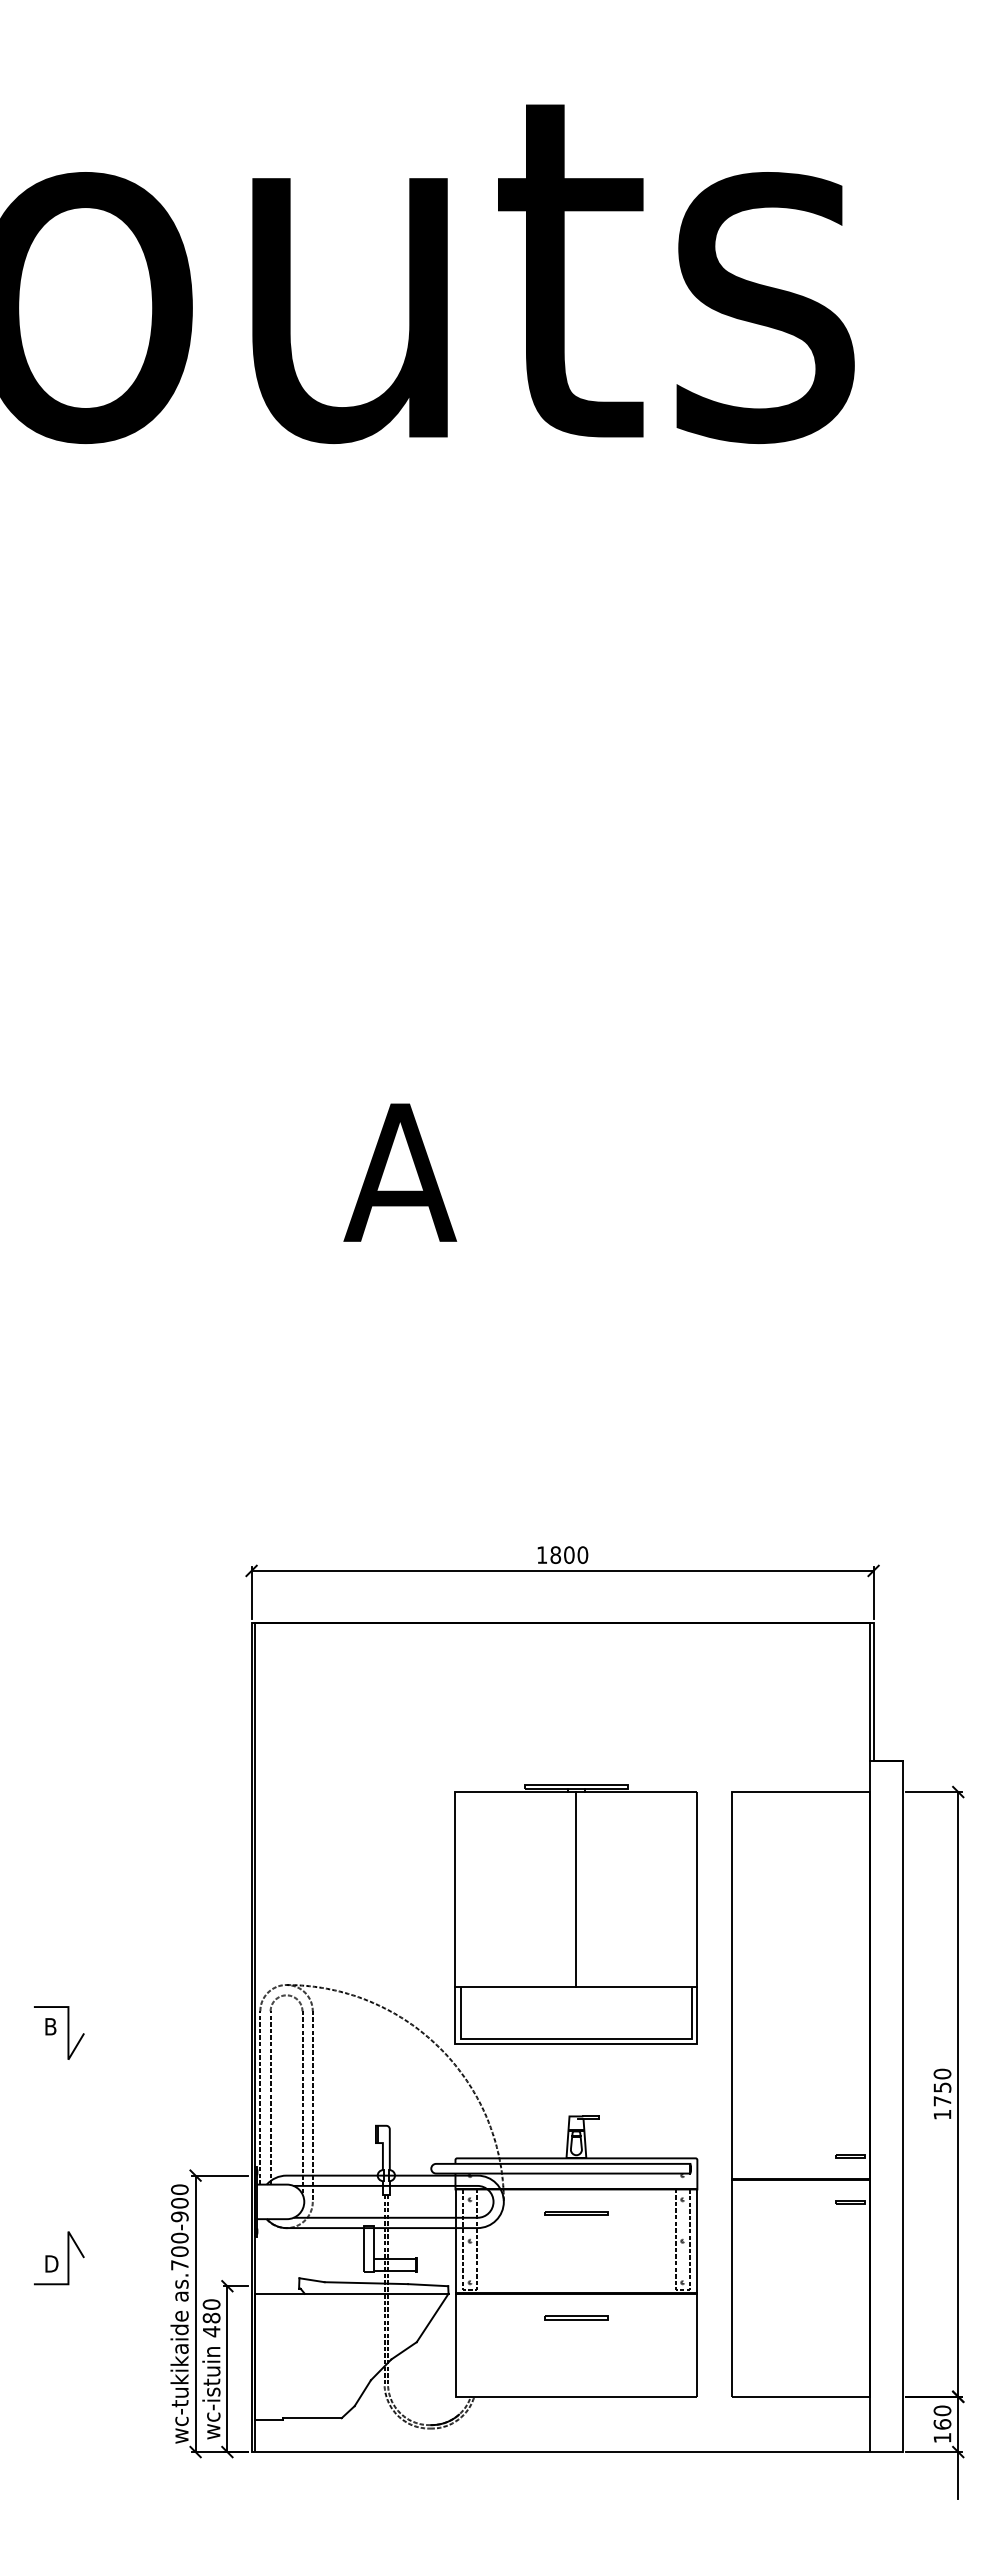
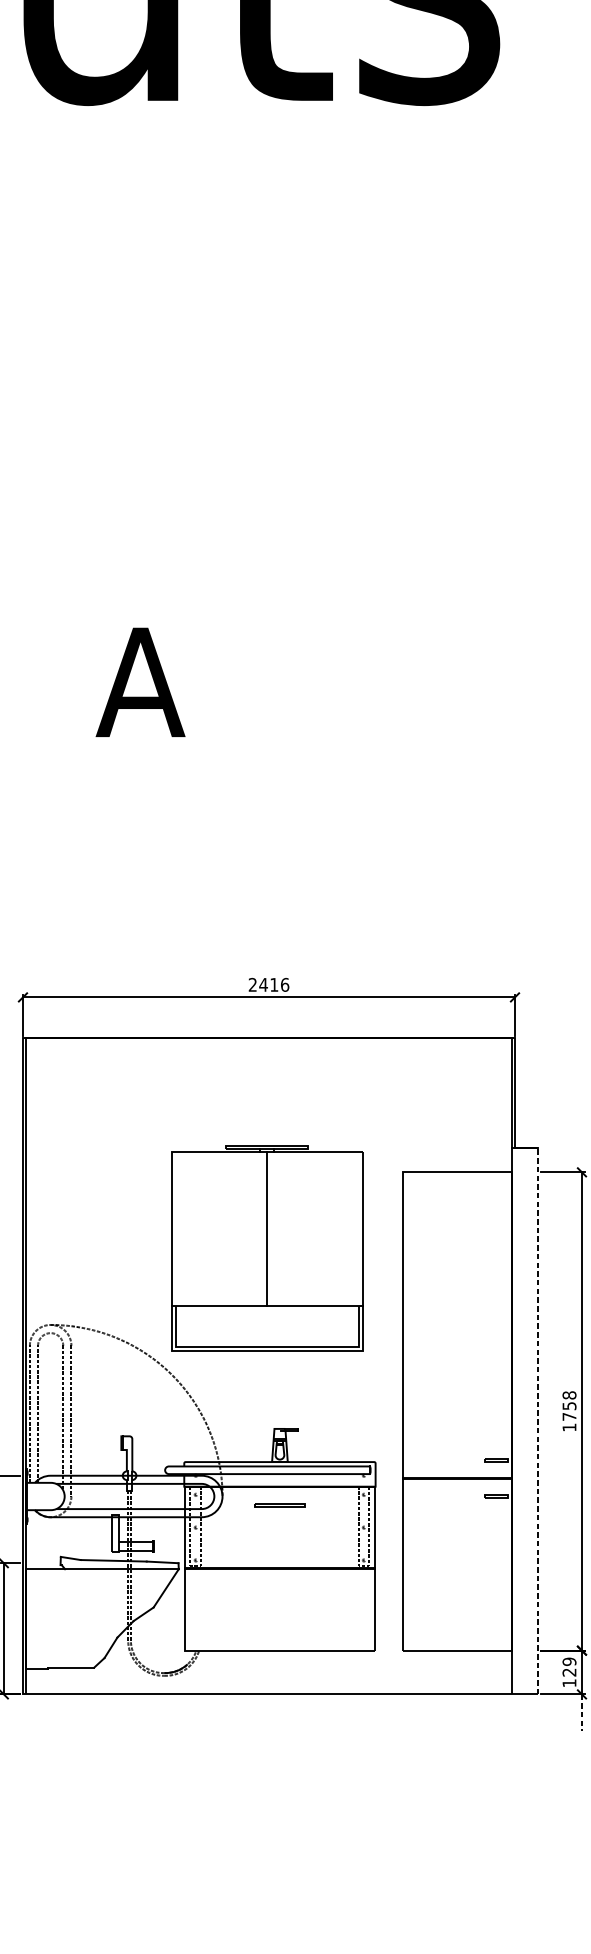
text: (562, 1555) -> (268, 985), 1800 -> 2416
part: (575, 1914) -> (266, 1248), moved
text: (942, 2073) -> (569, 1394), 1750 -> 1758
line: (902, 2106) -> (537, 1421), solid -> dashed
part: (576, 2317) -> (280, 1587), removed
text: (942, 2417) -> (569, 1667), 160 -> 129
line: (958, 2475) -> (582, 1712), solid -> dashed

